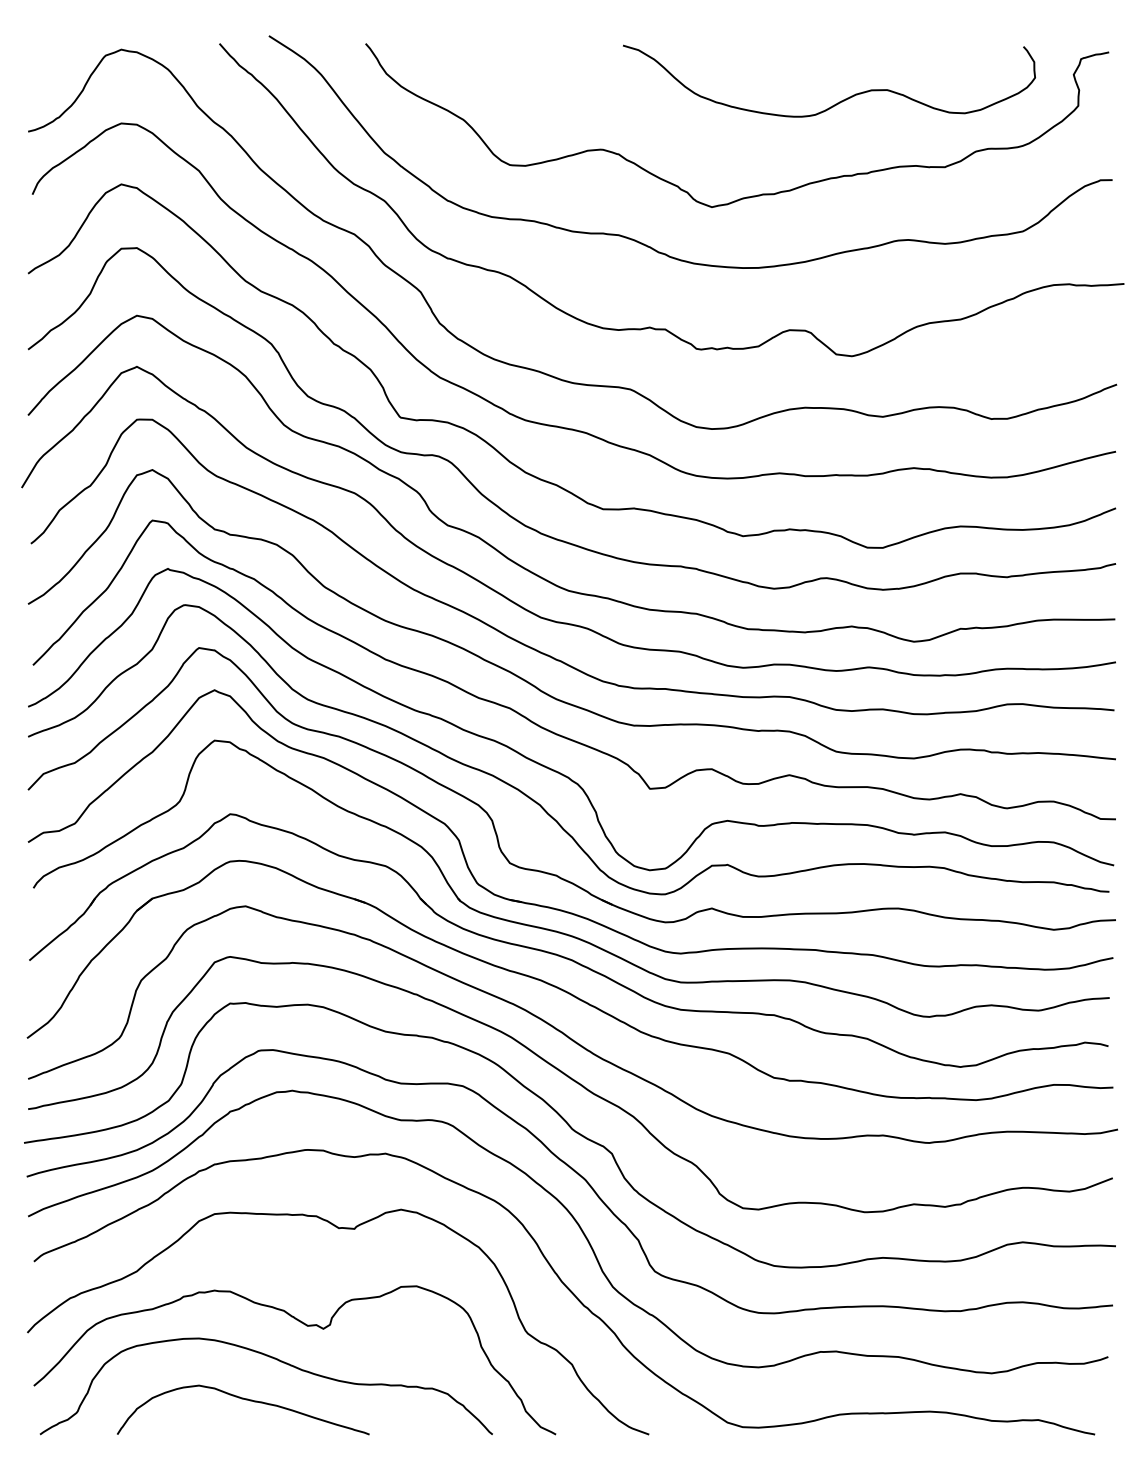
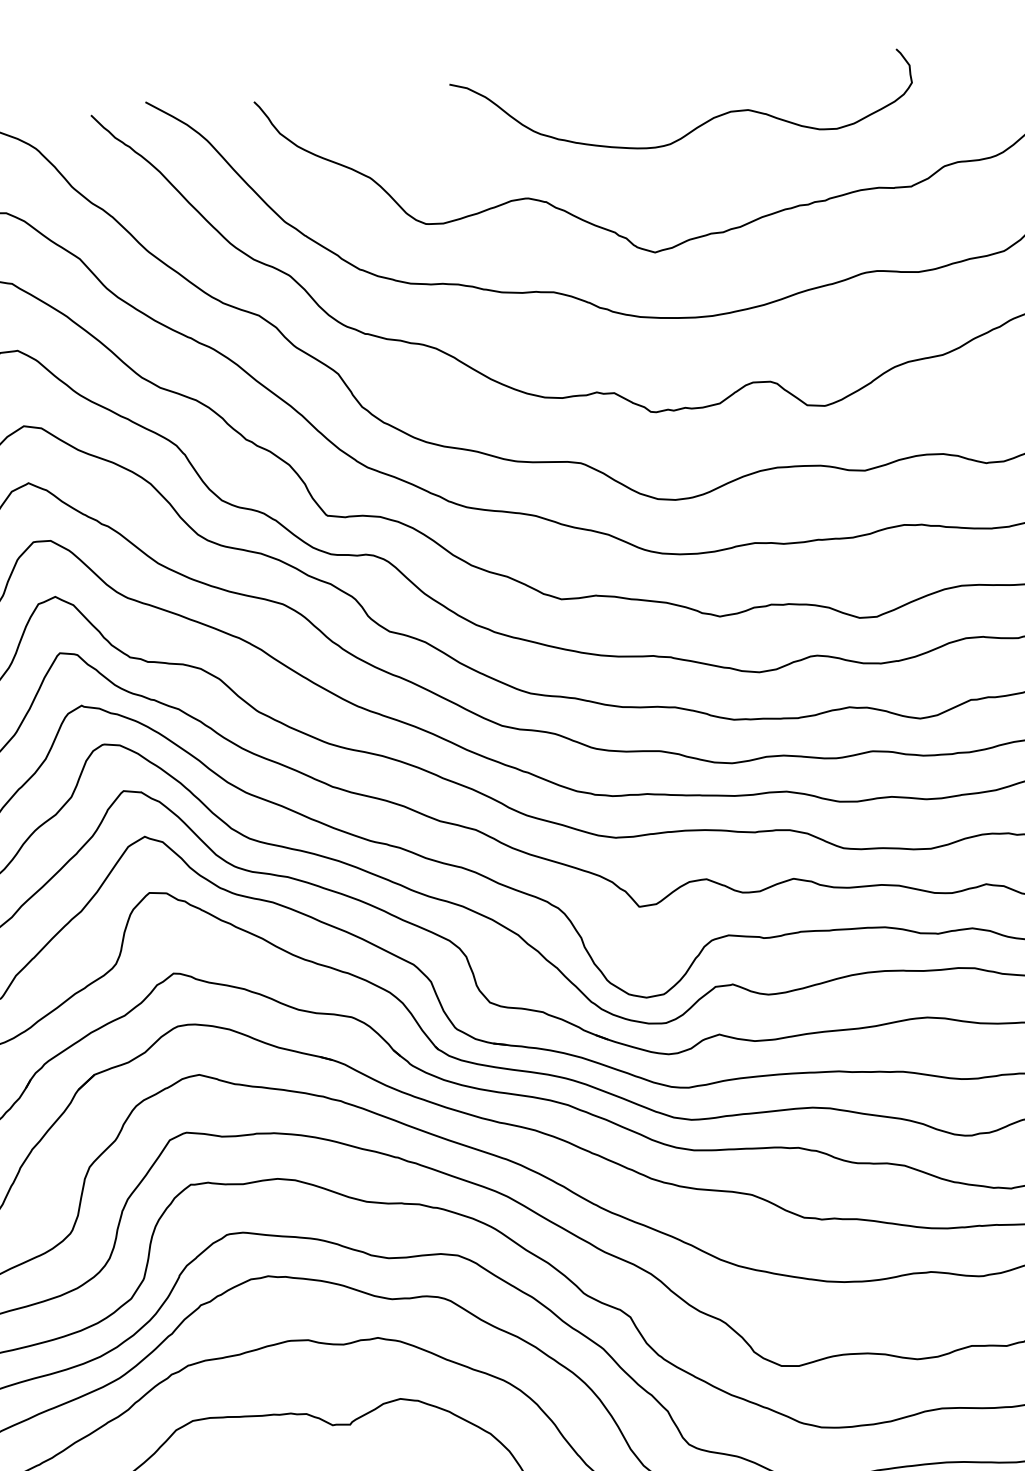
curve: (839, 101) -> (695, 127), moved

